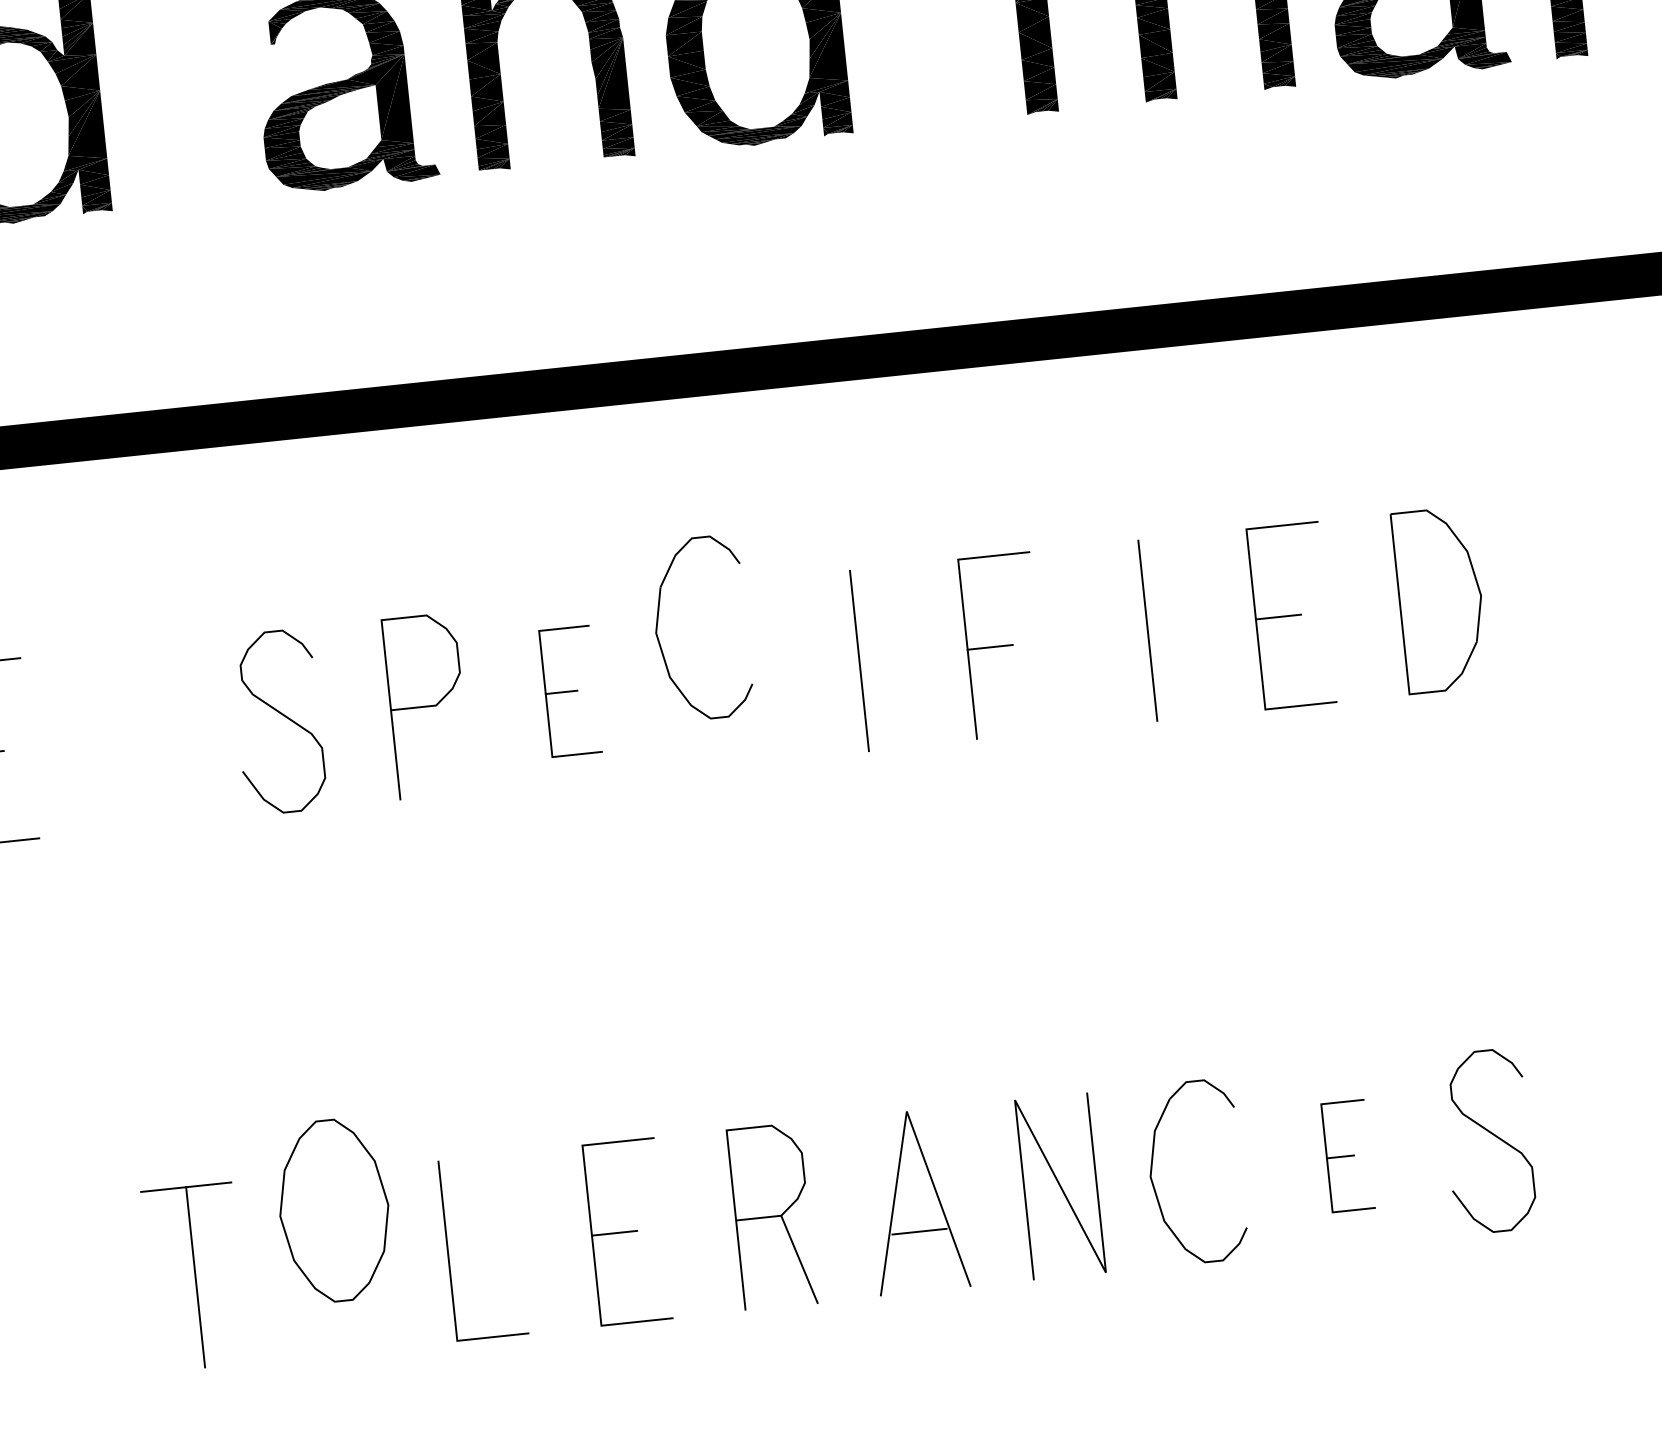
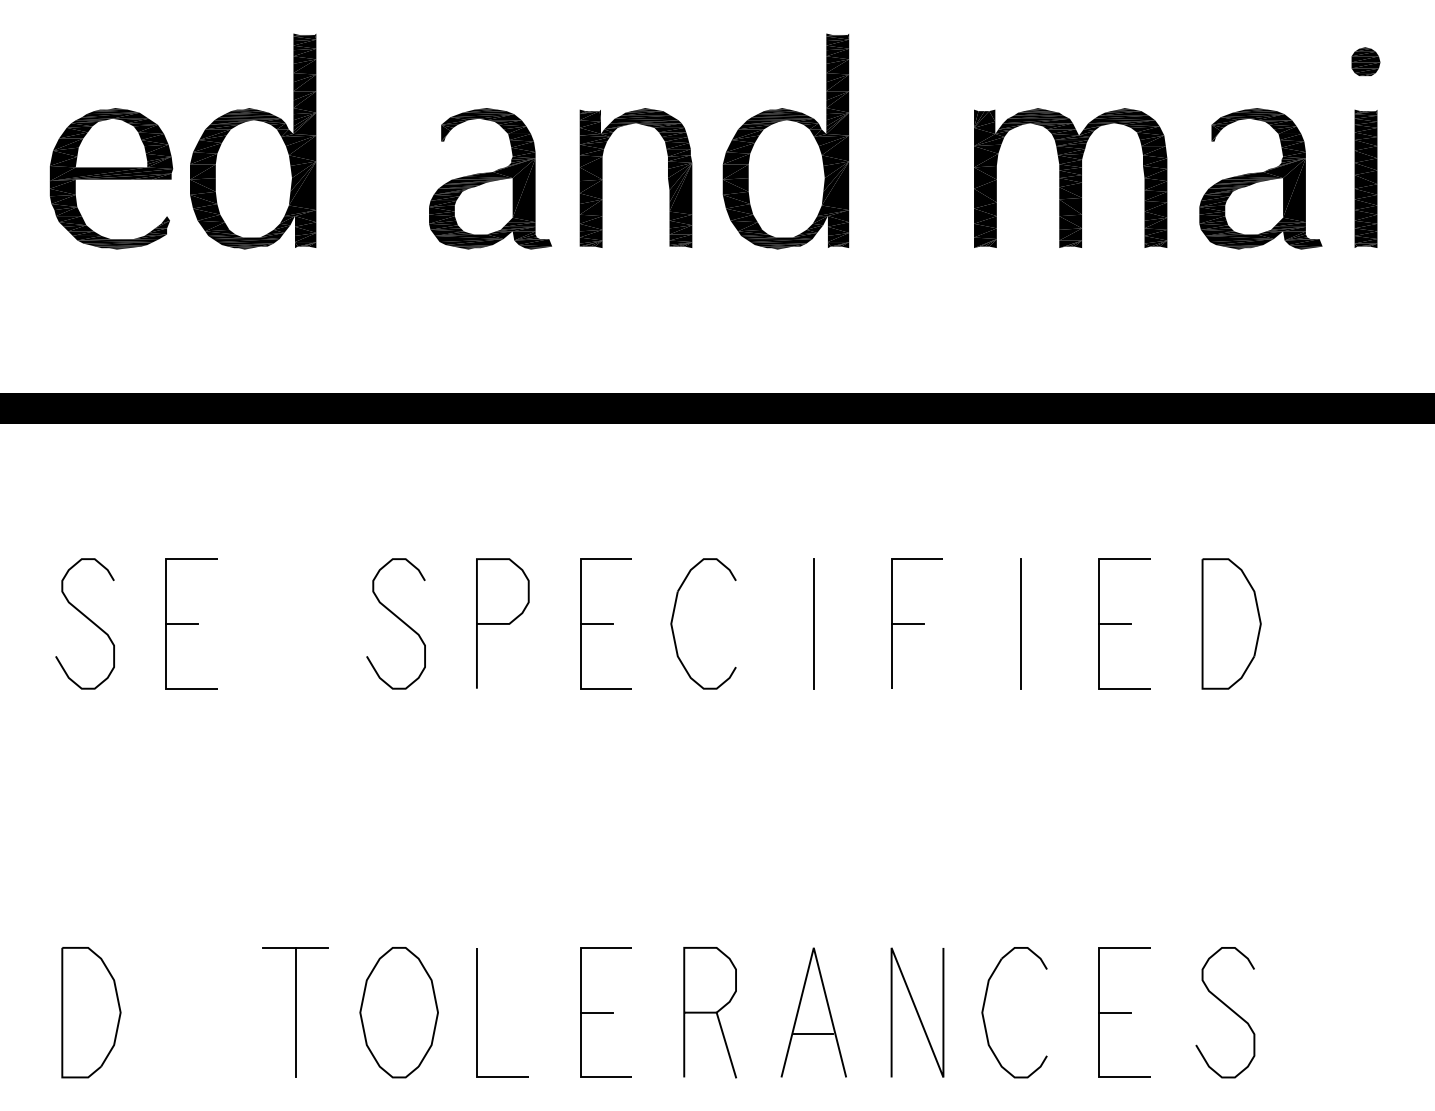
part: (658, 626) -> (673, 619), moved
part: (569, 690) -> (605, 623), size x1.43
part: (1348, 1155) -> (1124, 1012), size x1.67
part: (333, 1210) -> (398, 1012), moved

